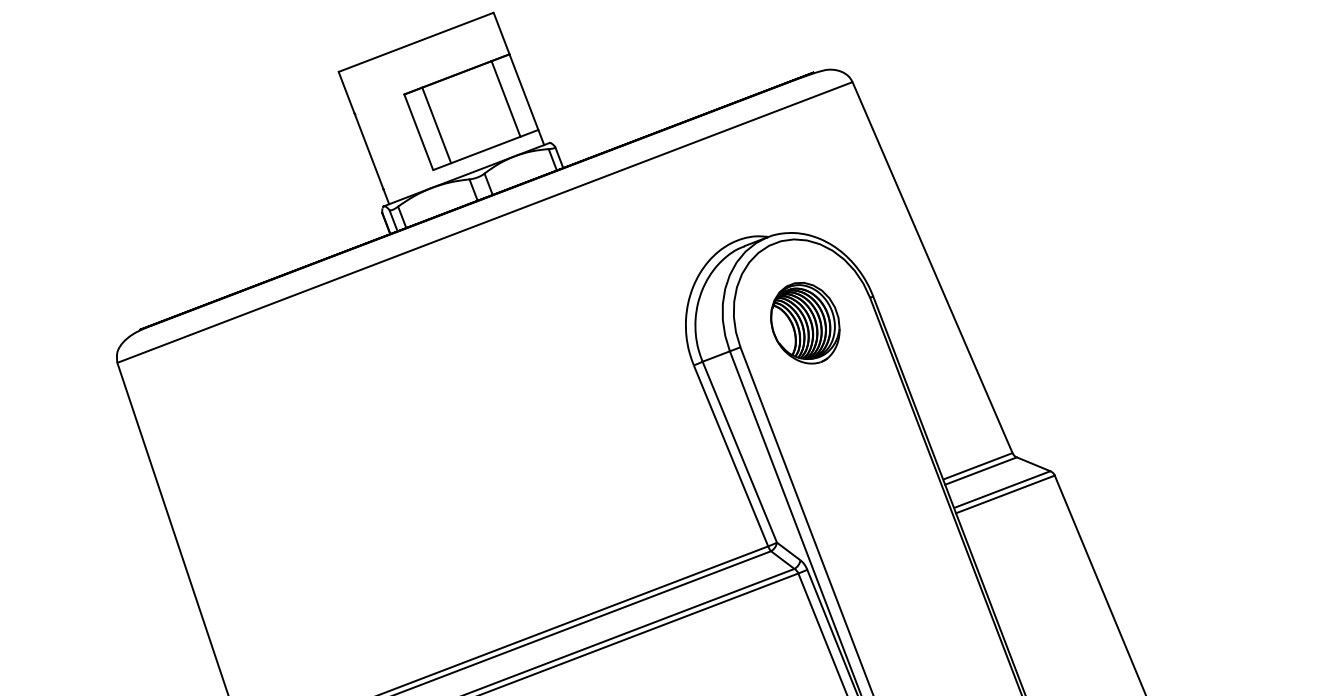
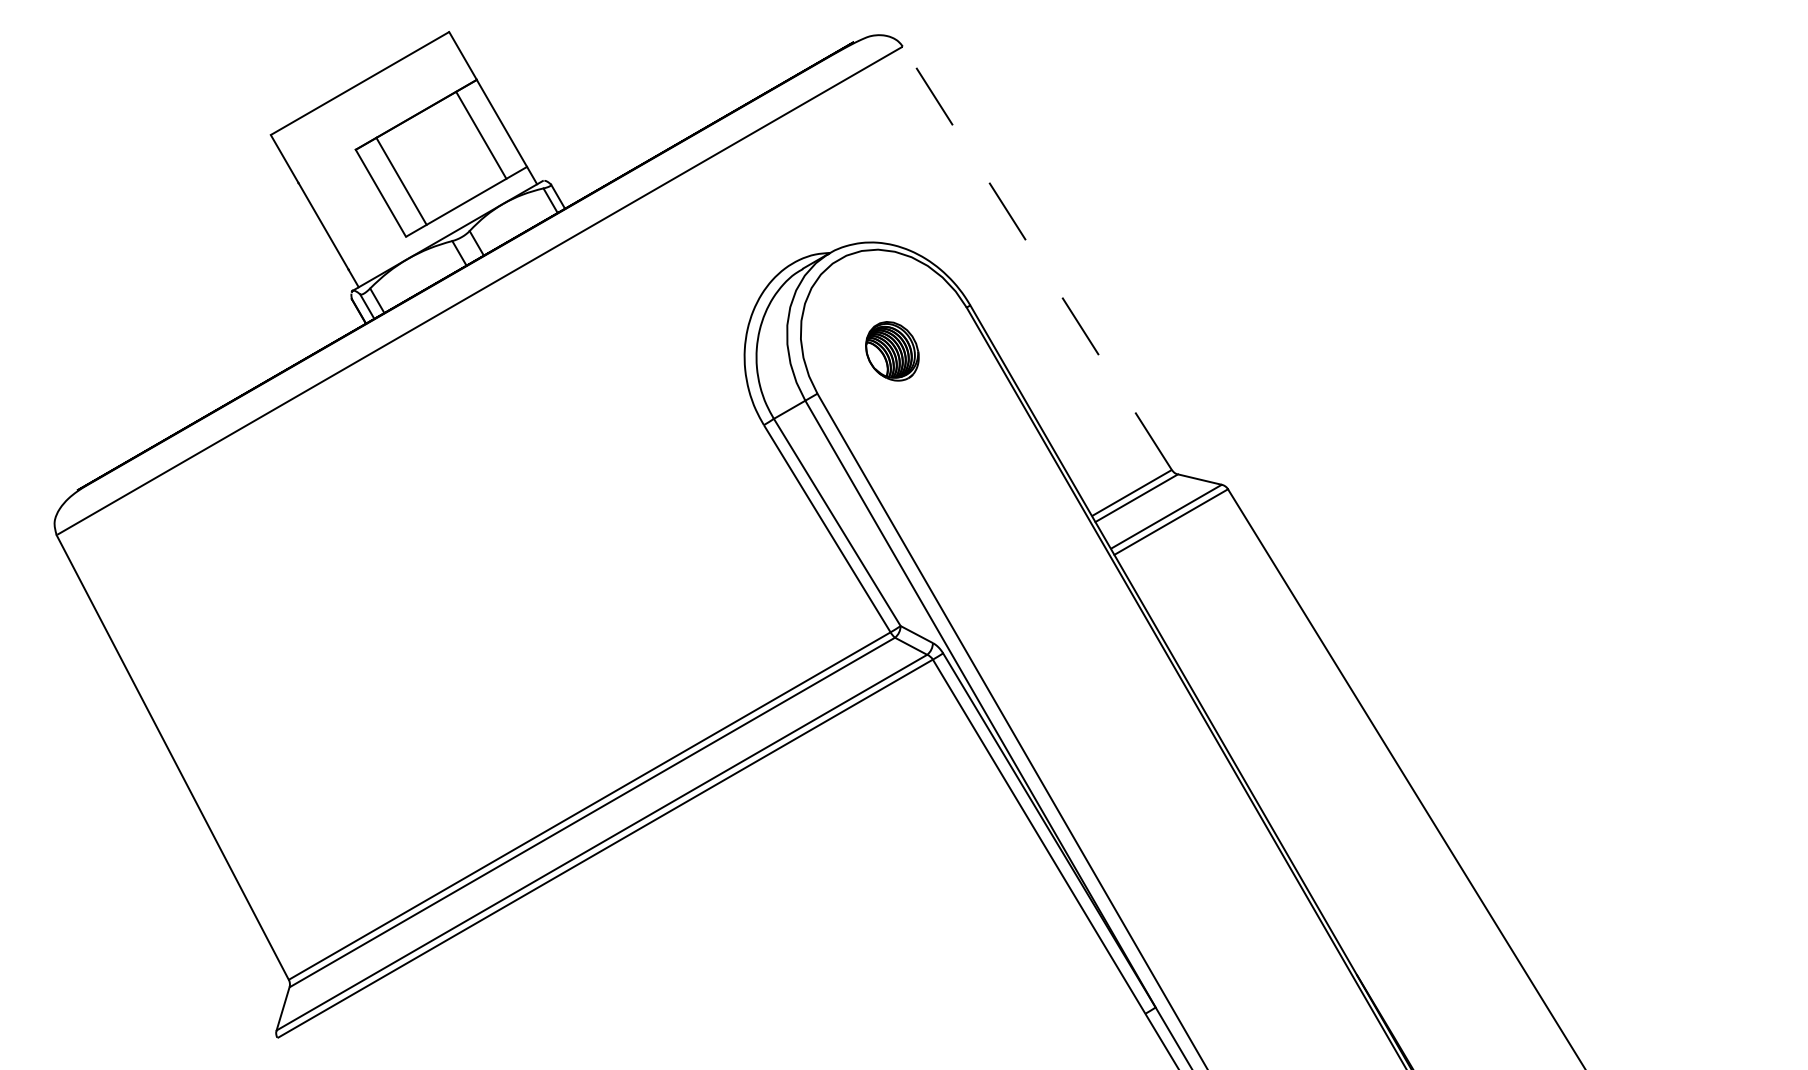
line: (932, 267) -> (1037, 258), solid -> dashed
part: (805, 323) -> (892, 351), size x0.6

